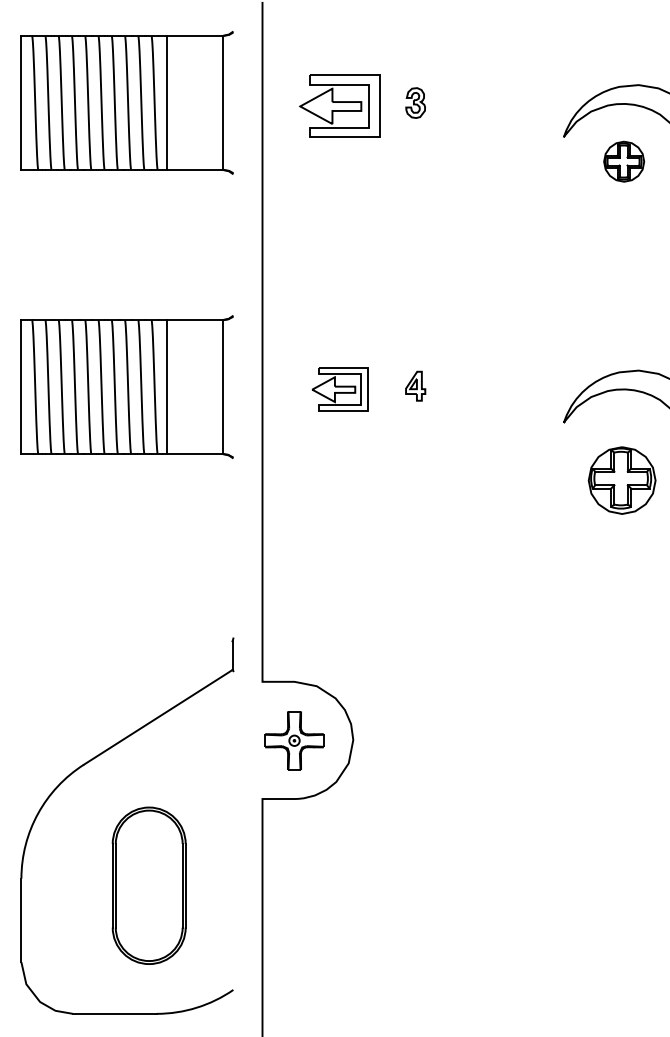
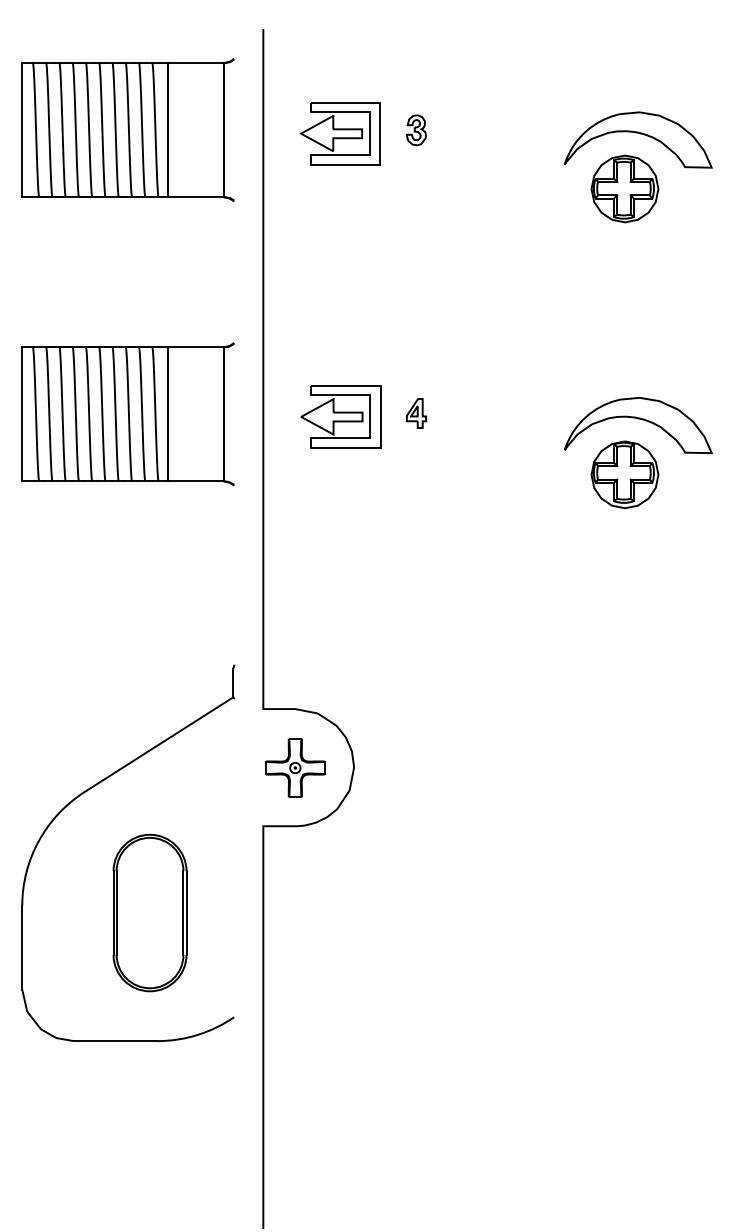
part: (623, 161) -> (624, 188), size x1.67
part: (339, 389) -> (340, 416), size x1.43
part: (621, 480) -> (624, 474), moved

